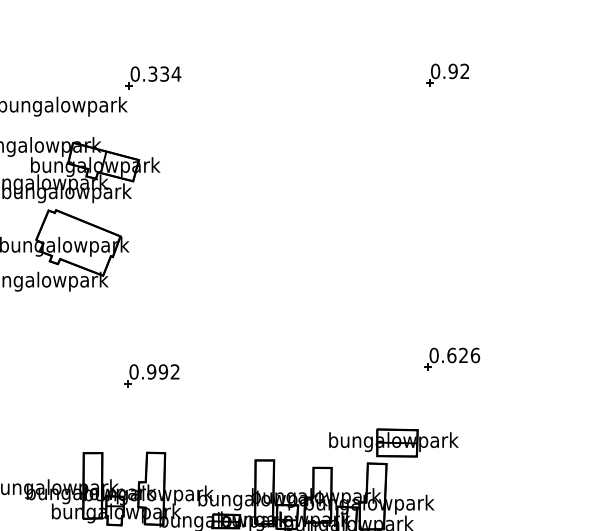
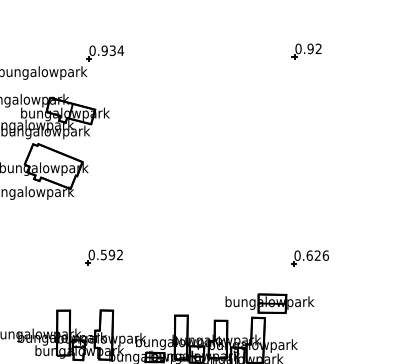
text: (152, 73) -> (104, 50), 0.334 -> 0.934
part: (451, 359) -> (309, 258), moved
text: (151, 371) -> (103, 254), 0.992 -> 0.592

